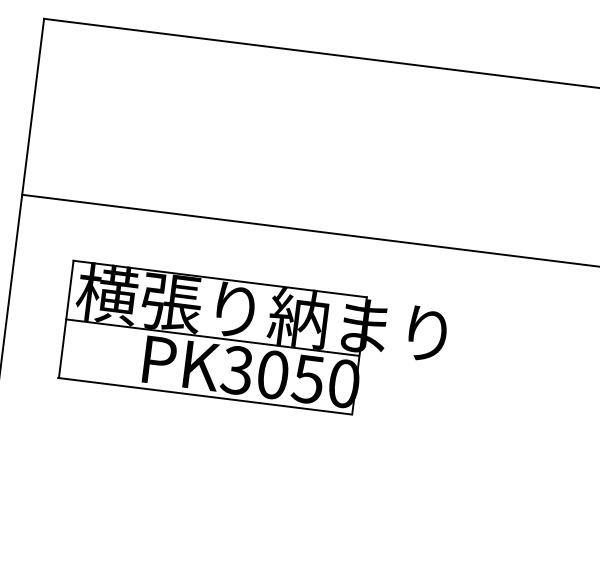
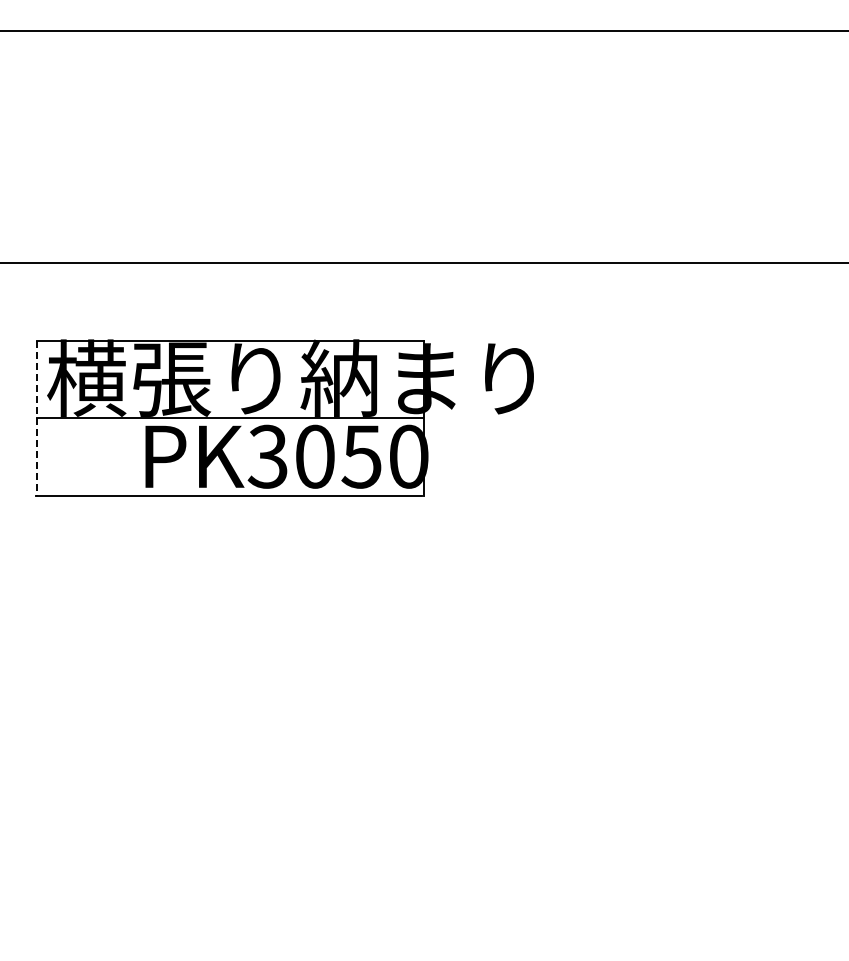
line: (66, 319) -> (37, 418), solid -> dashed

